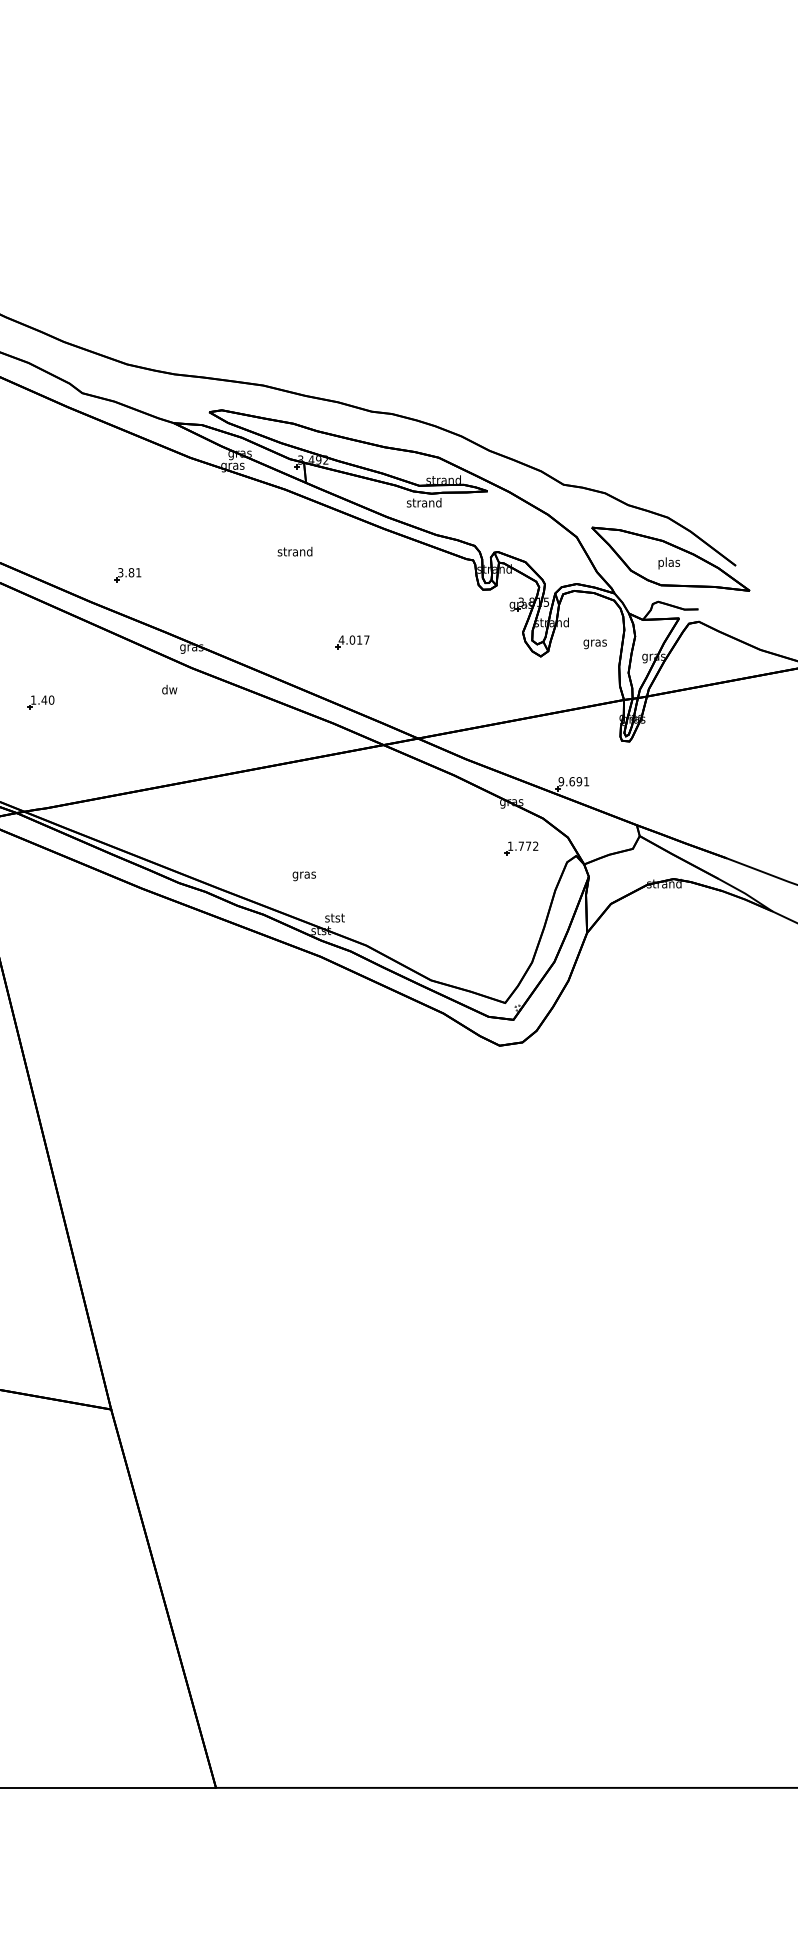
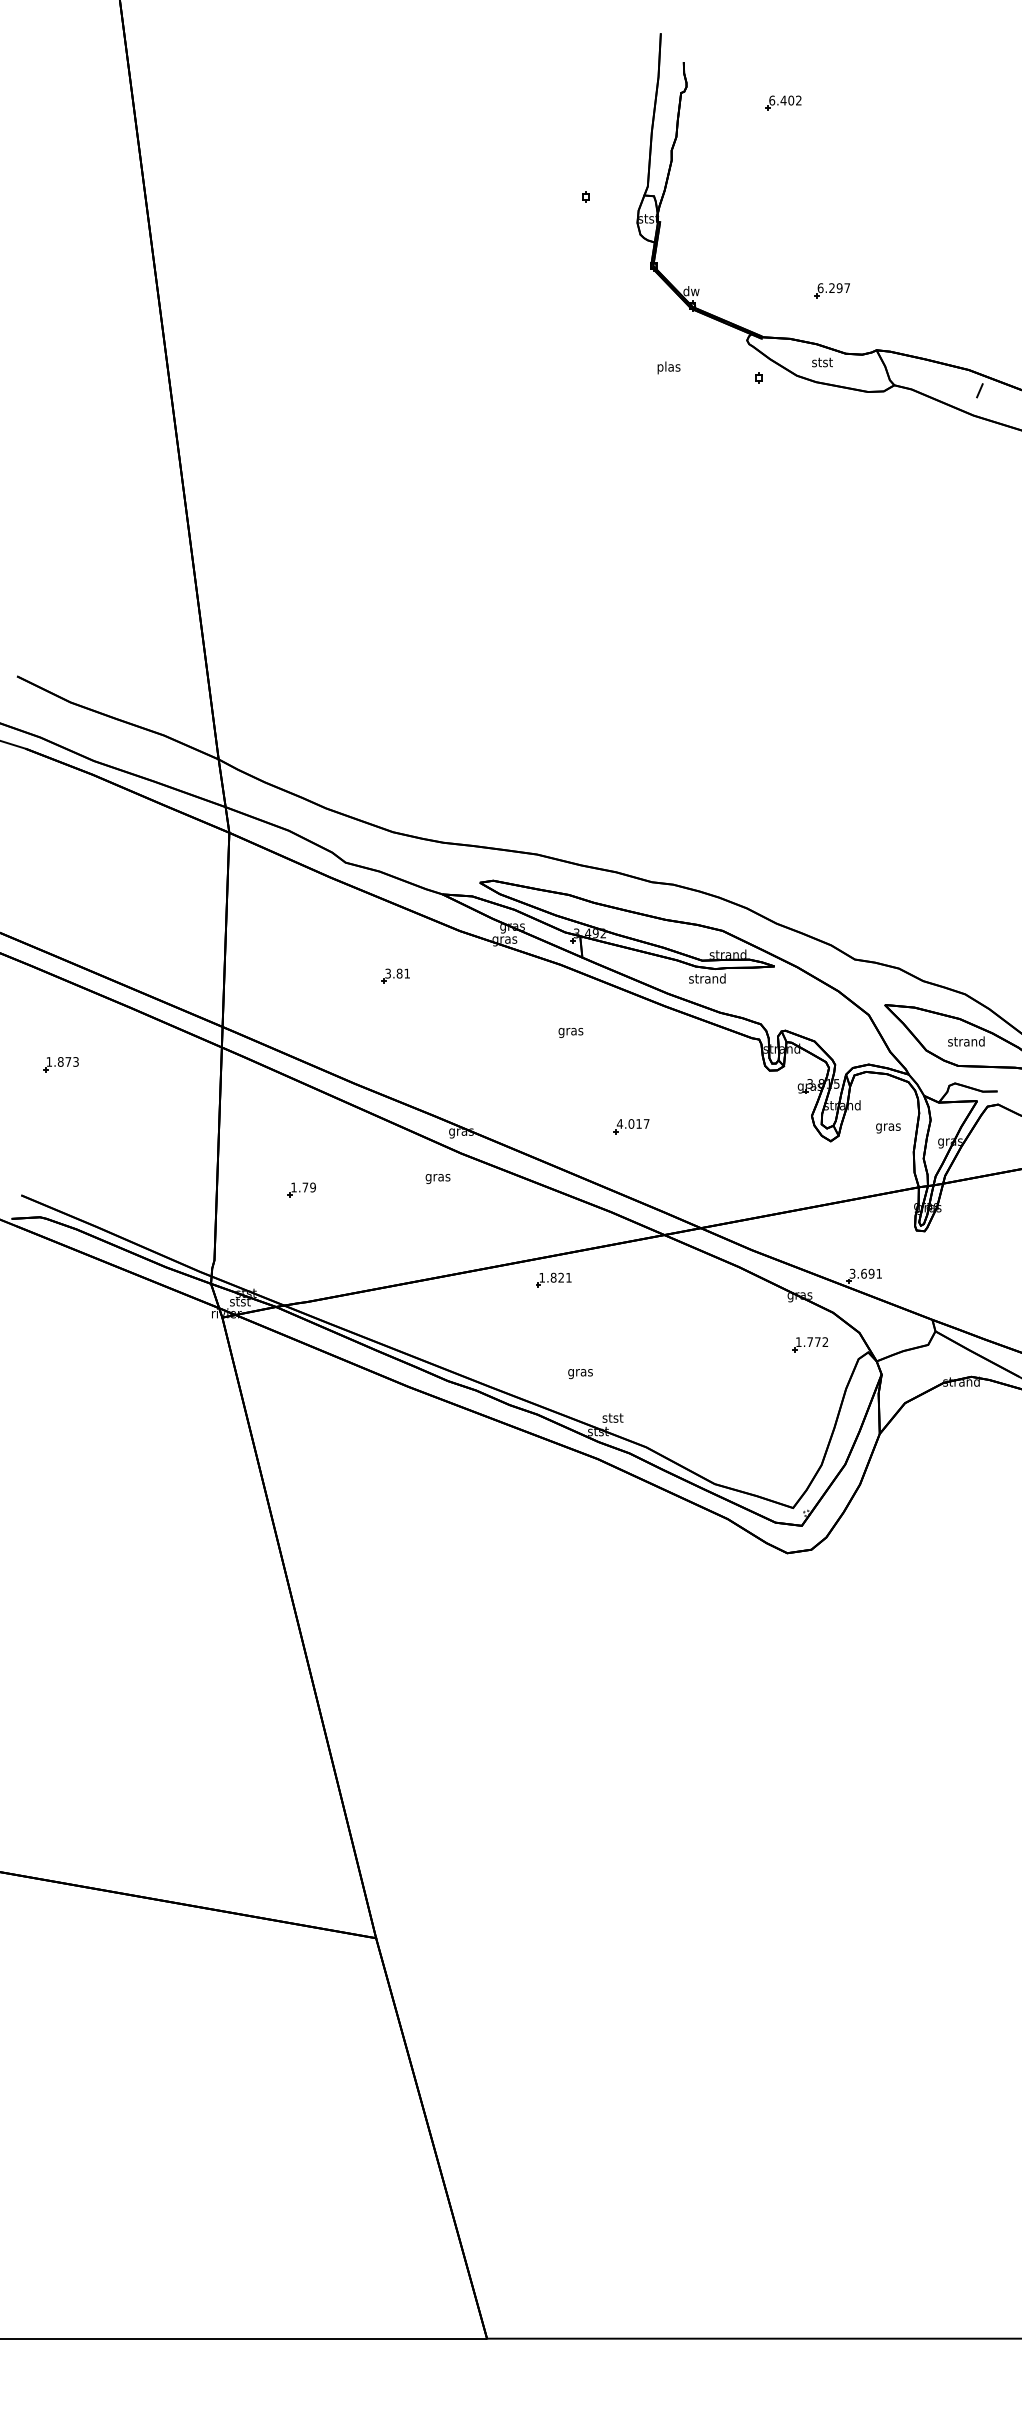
text: (294, 552) -> (570, 1031), strand -> gras
text: (669, 563) -> (966, 1042), plas -> strand
part: (127, 574) -> (395, 975), moved
text: (169, 690) -> (437, 1177), dw -> gras
text: (47, 700) -> (308, 1187), 1.40 -> 1.79
text: (561, 781) -> (852, 1273), 9.691 -> 3.691
part: (278, 787) -> (553, 1279), added

